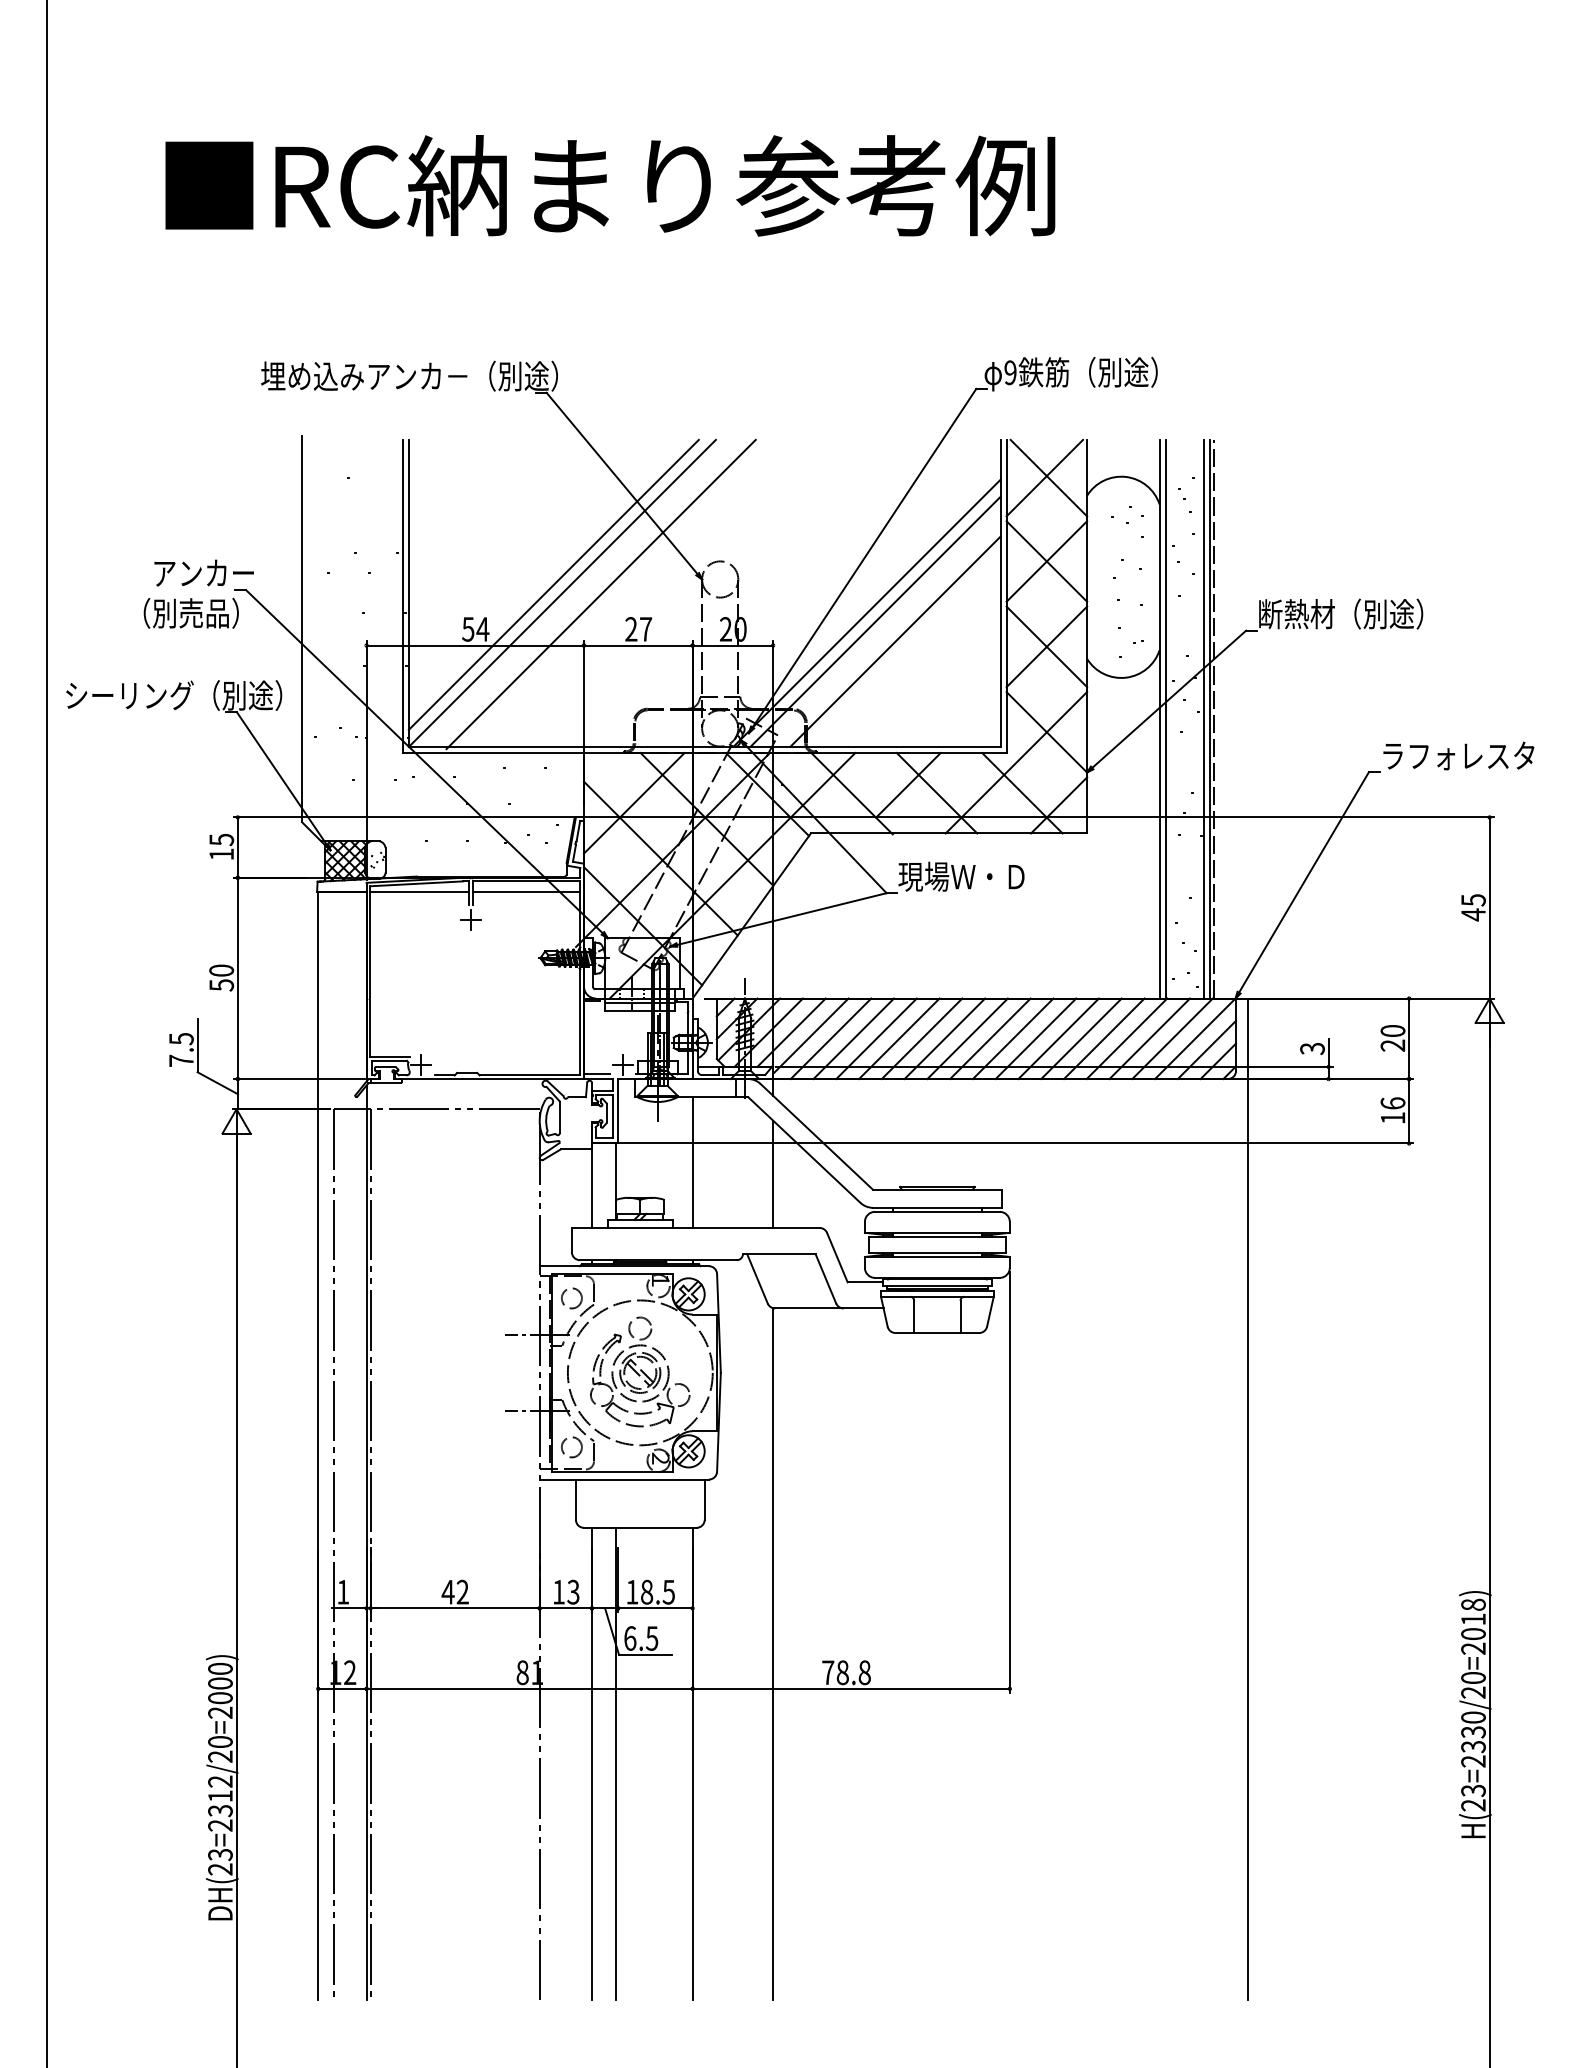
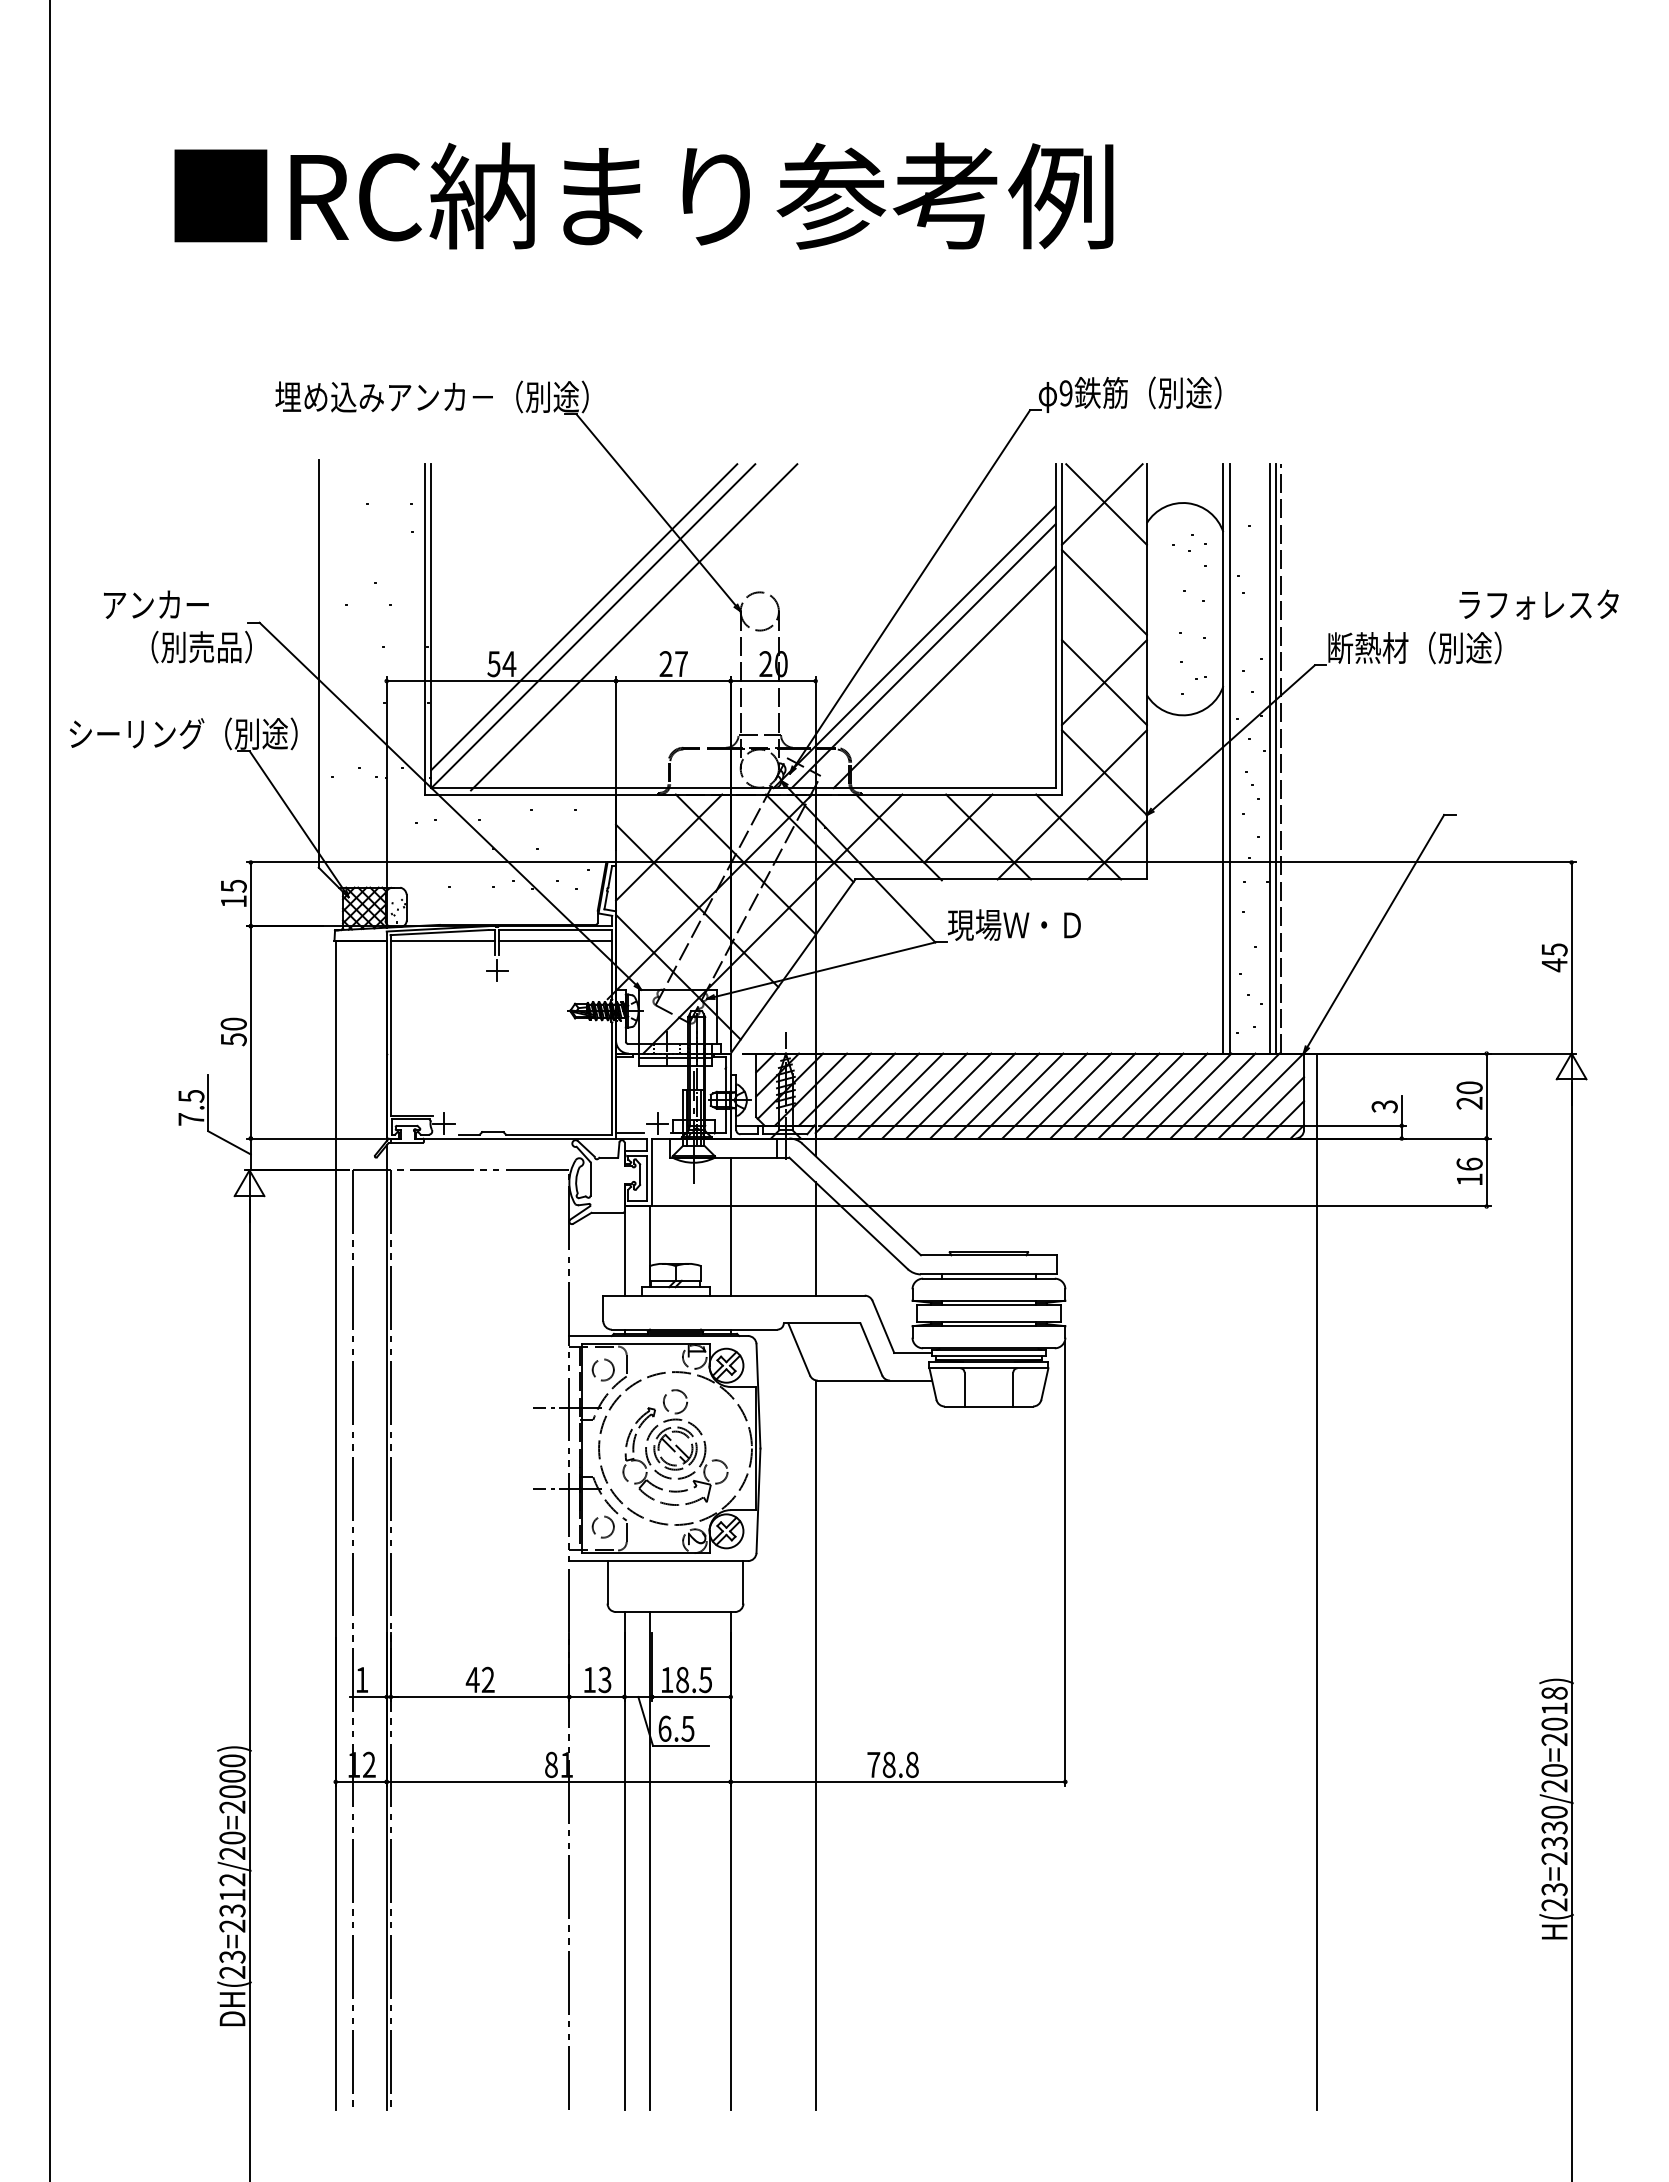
line: (1045, 561) -> (1103, 592), removed
text: (204, 572) -> (156, 604), moved
text: (1458, 755) -> (1538, 604), moved

